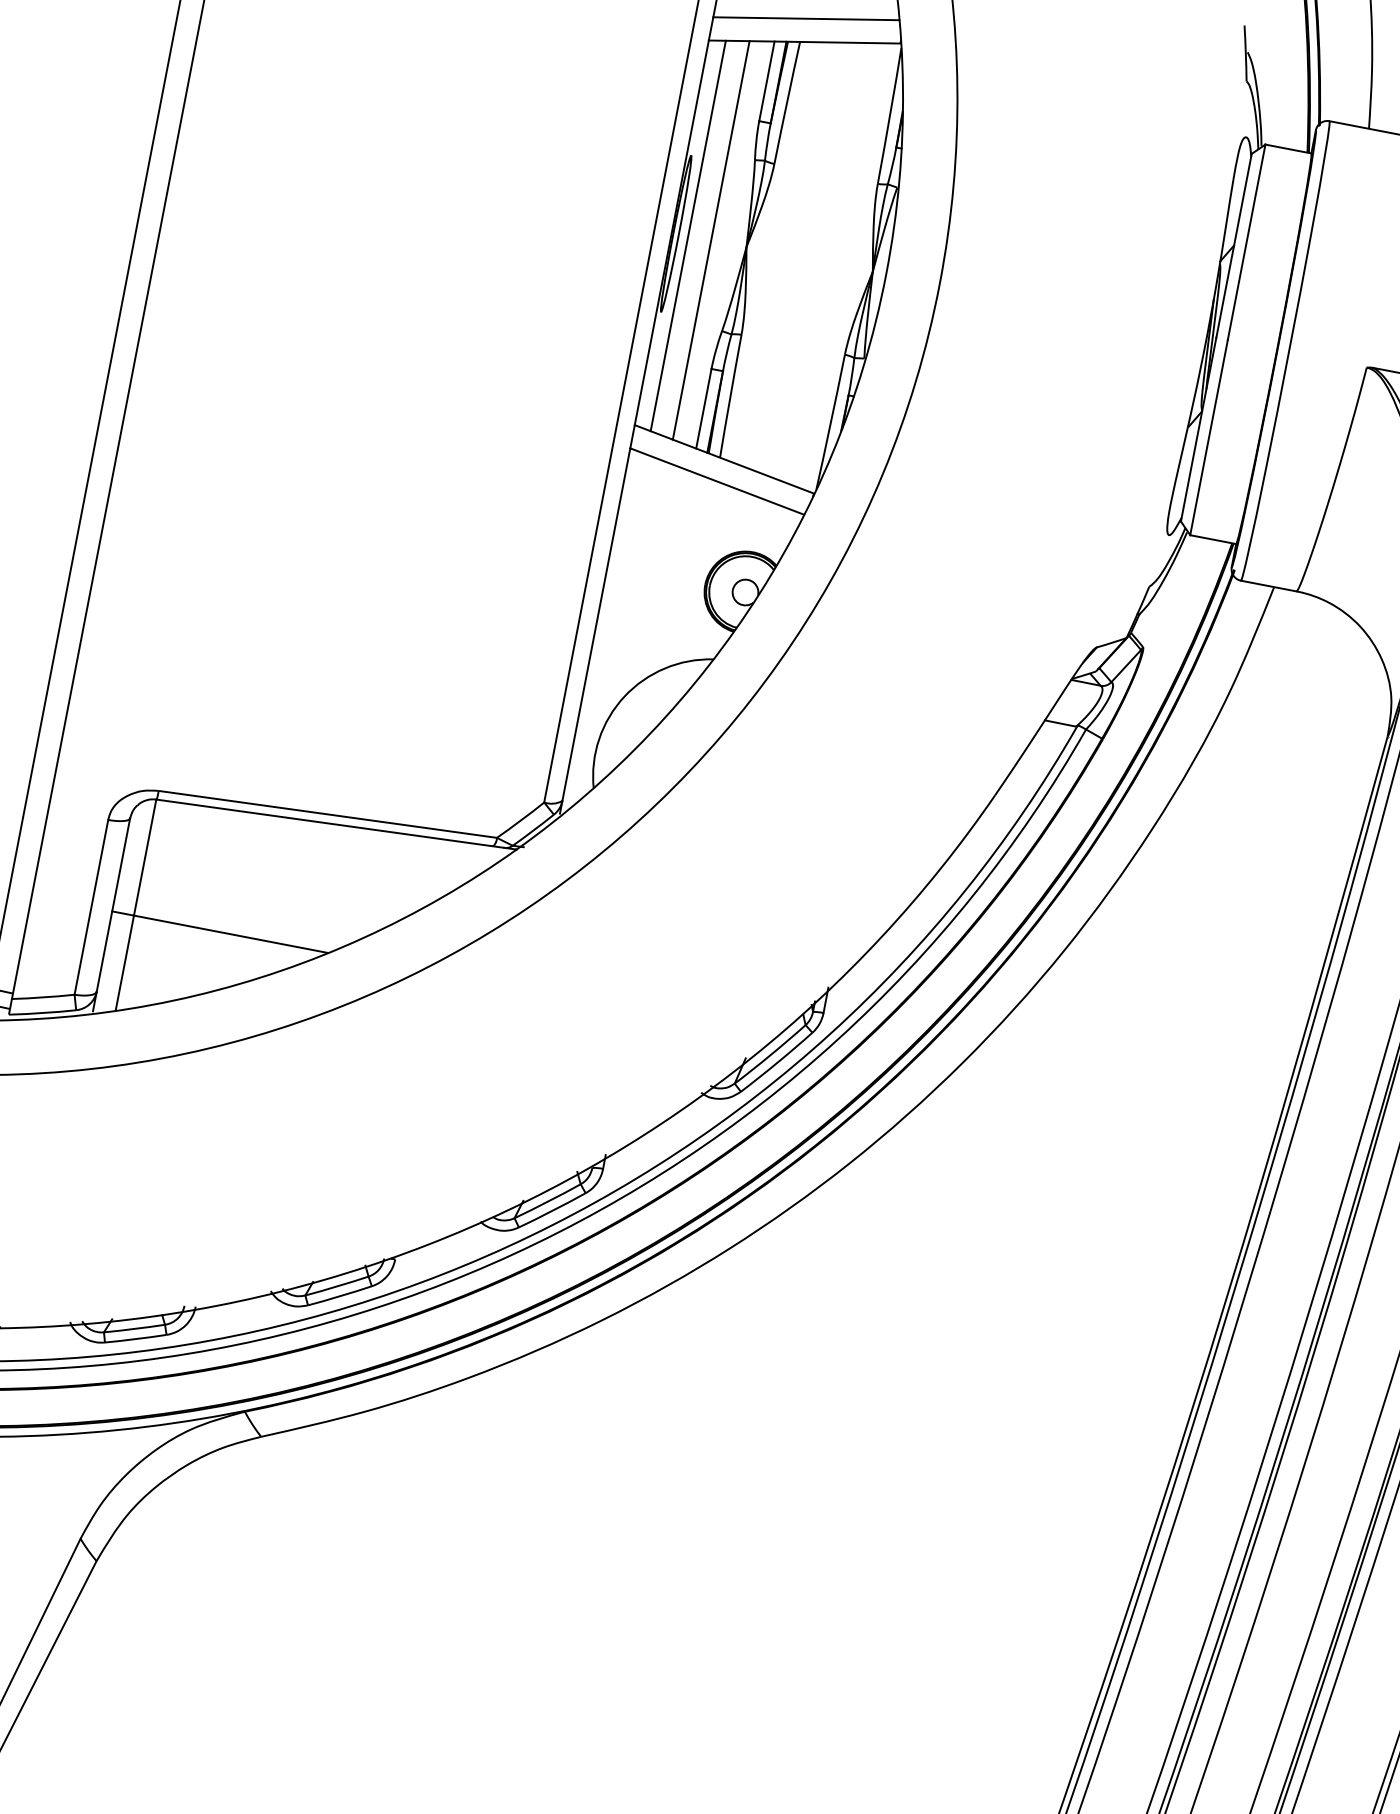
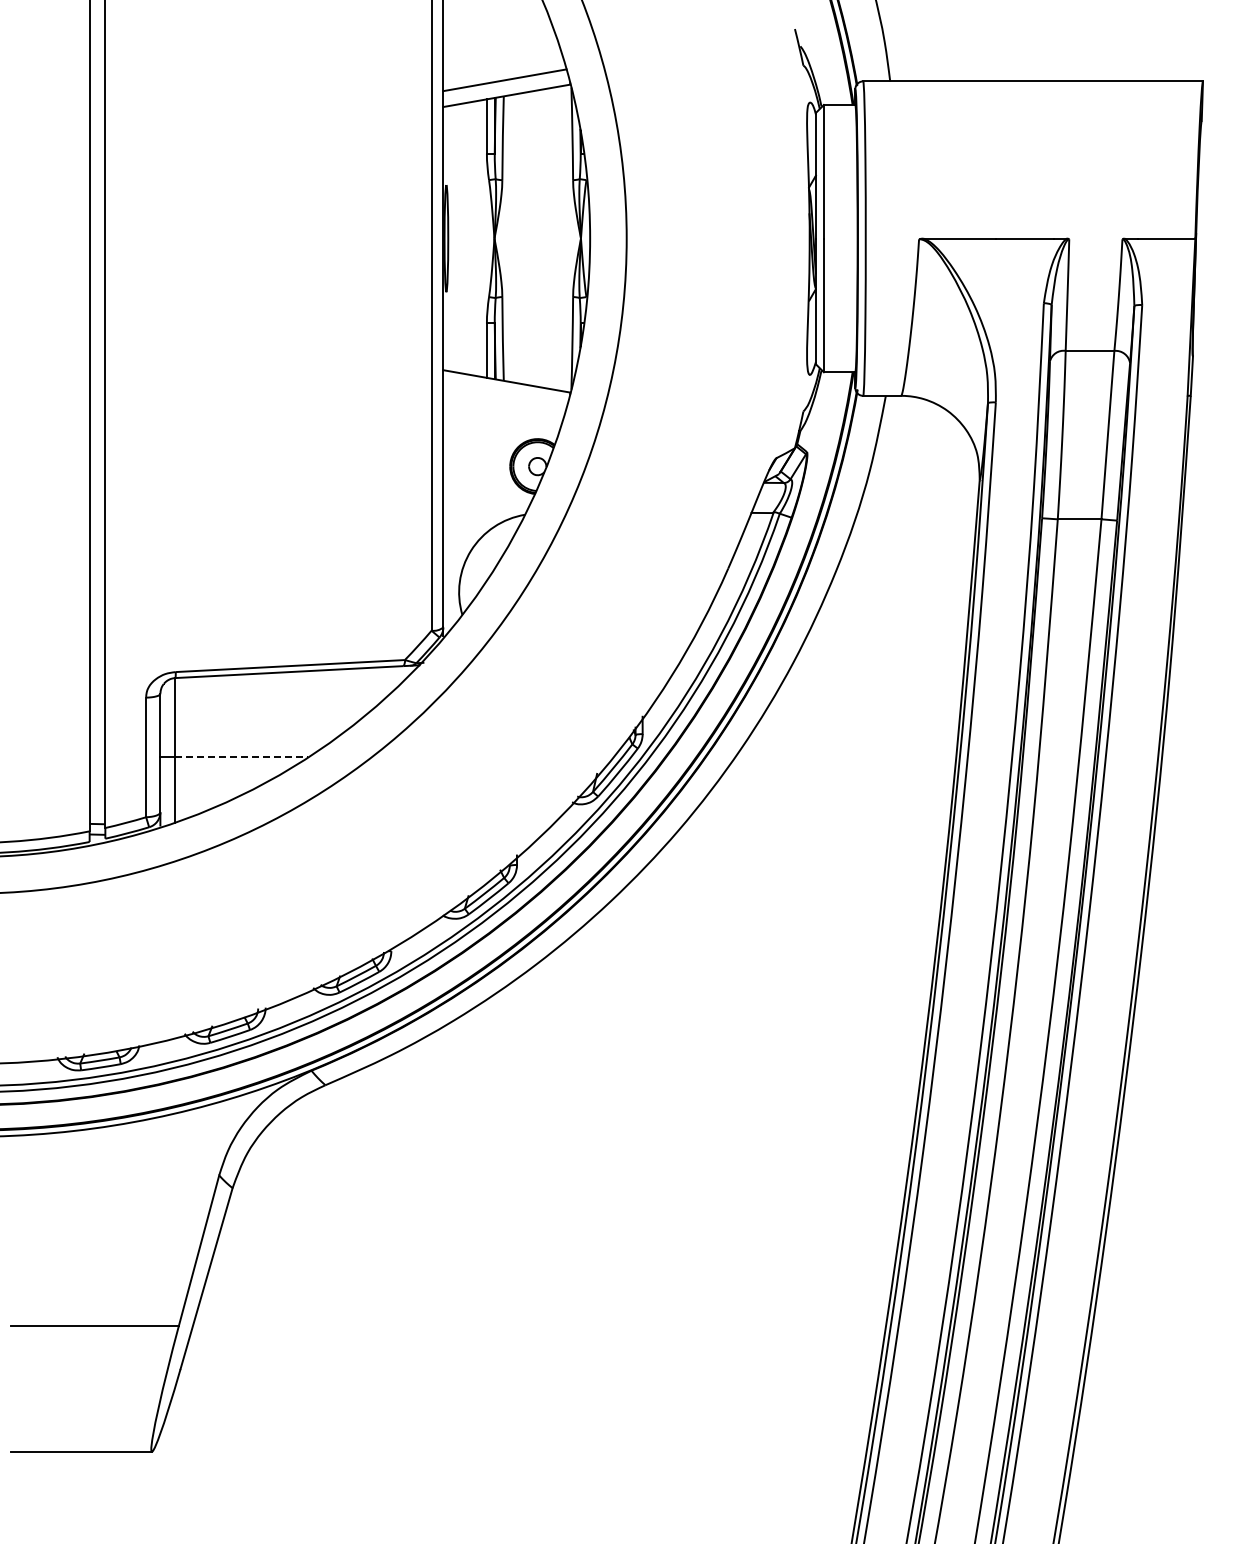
line: (688, 235) -> (454, 238), removed
line: (711, 240) -> (470, 238), removed
line: (716, 480) -> (504, 396), removed
line: (232, 934) -> (242, 757), solid -> dashed

